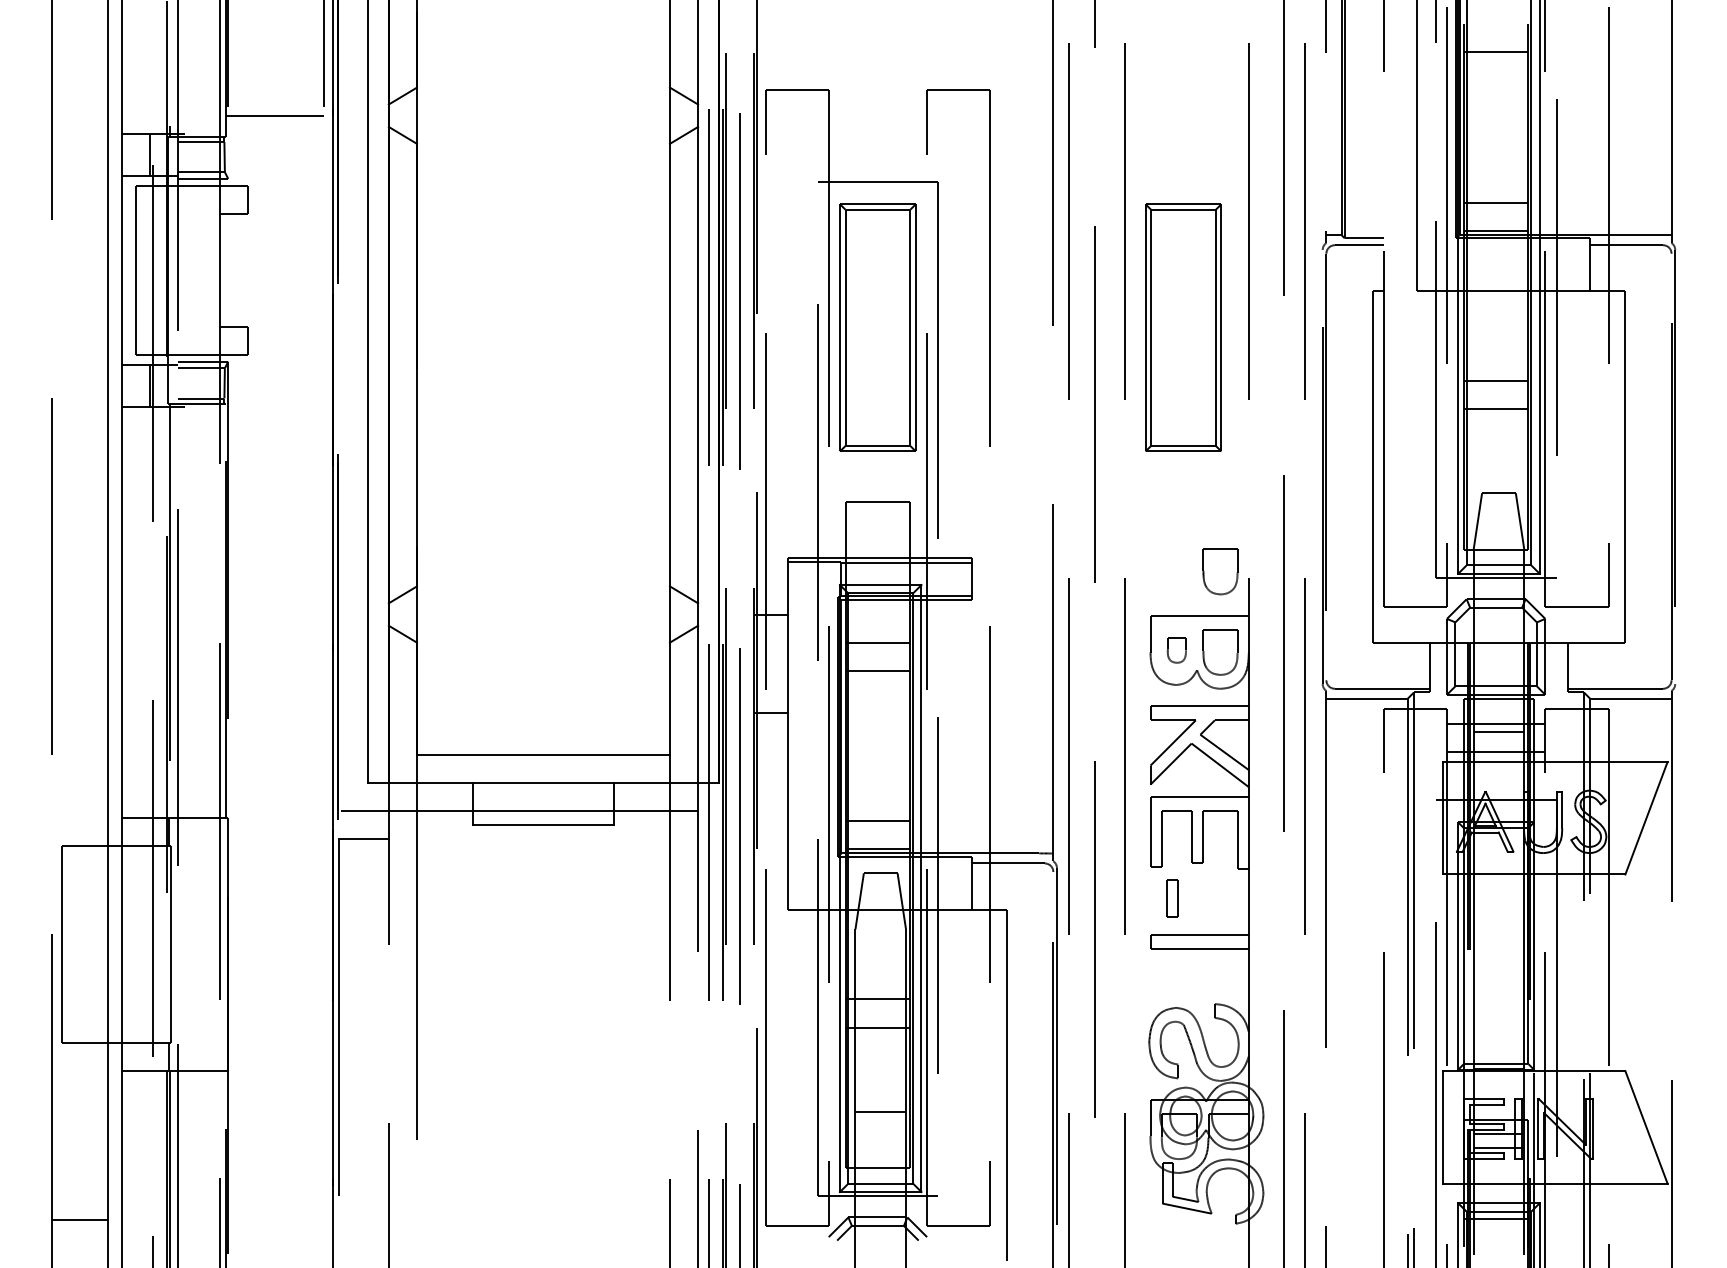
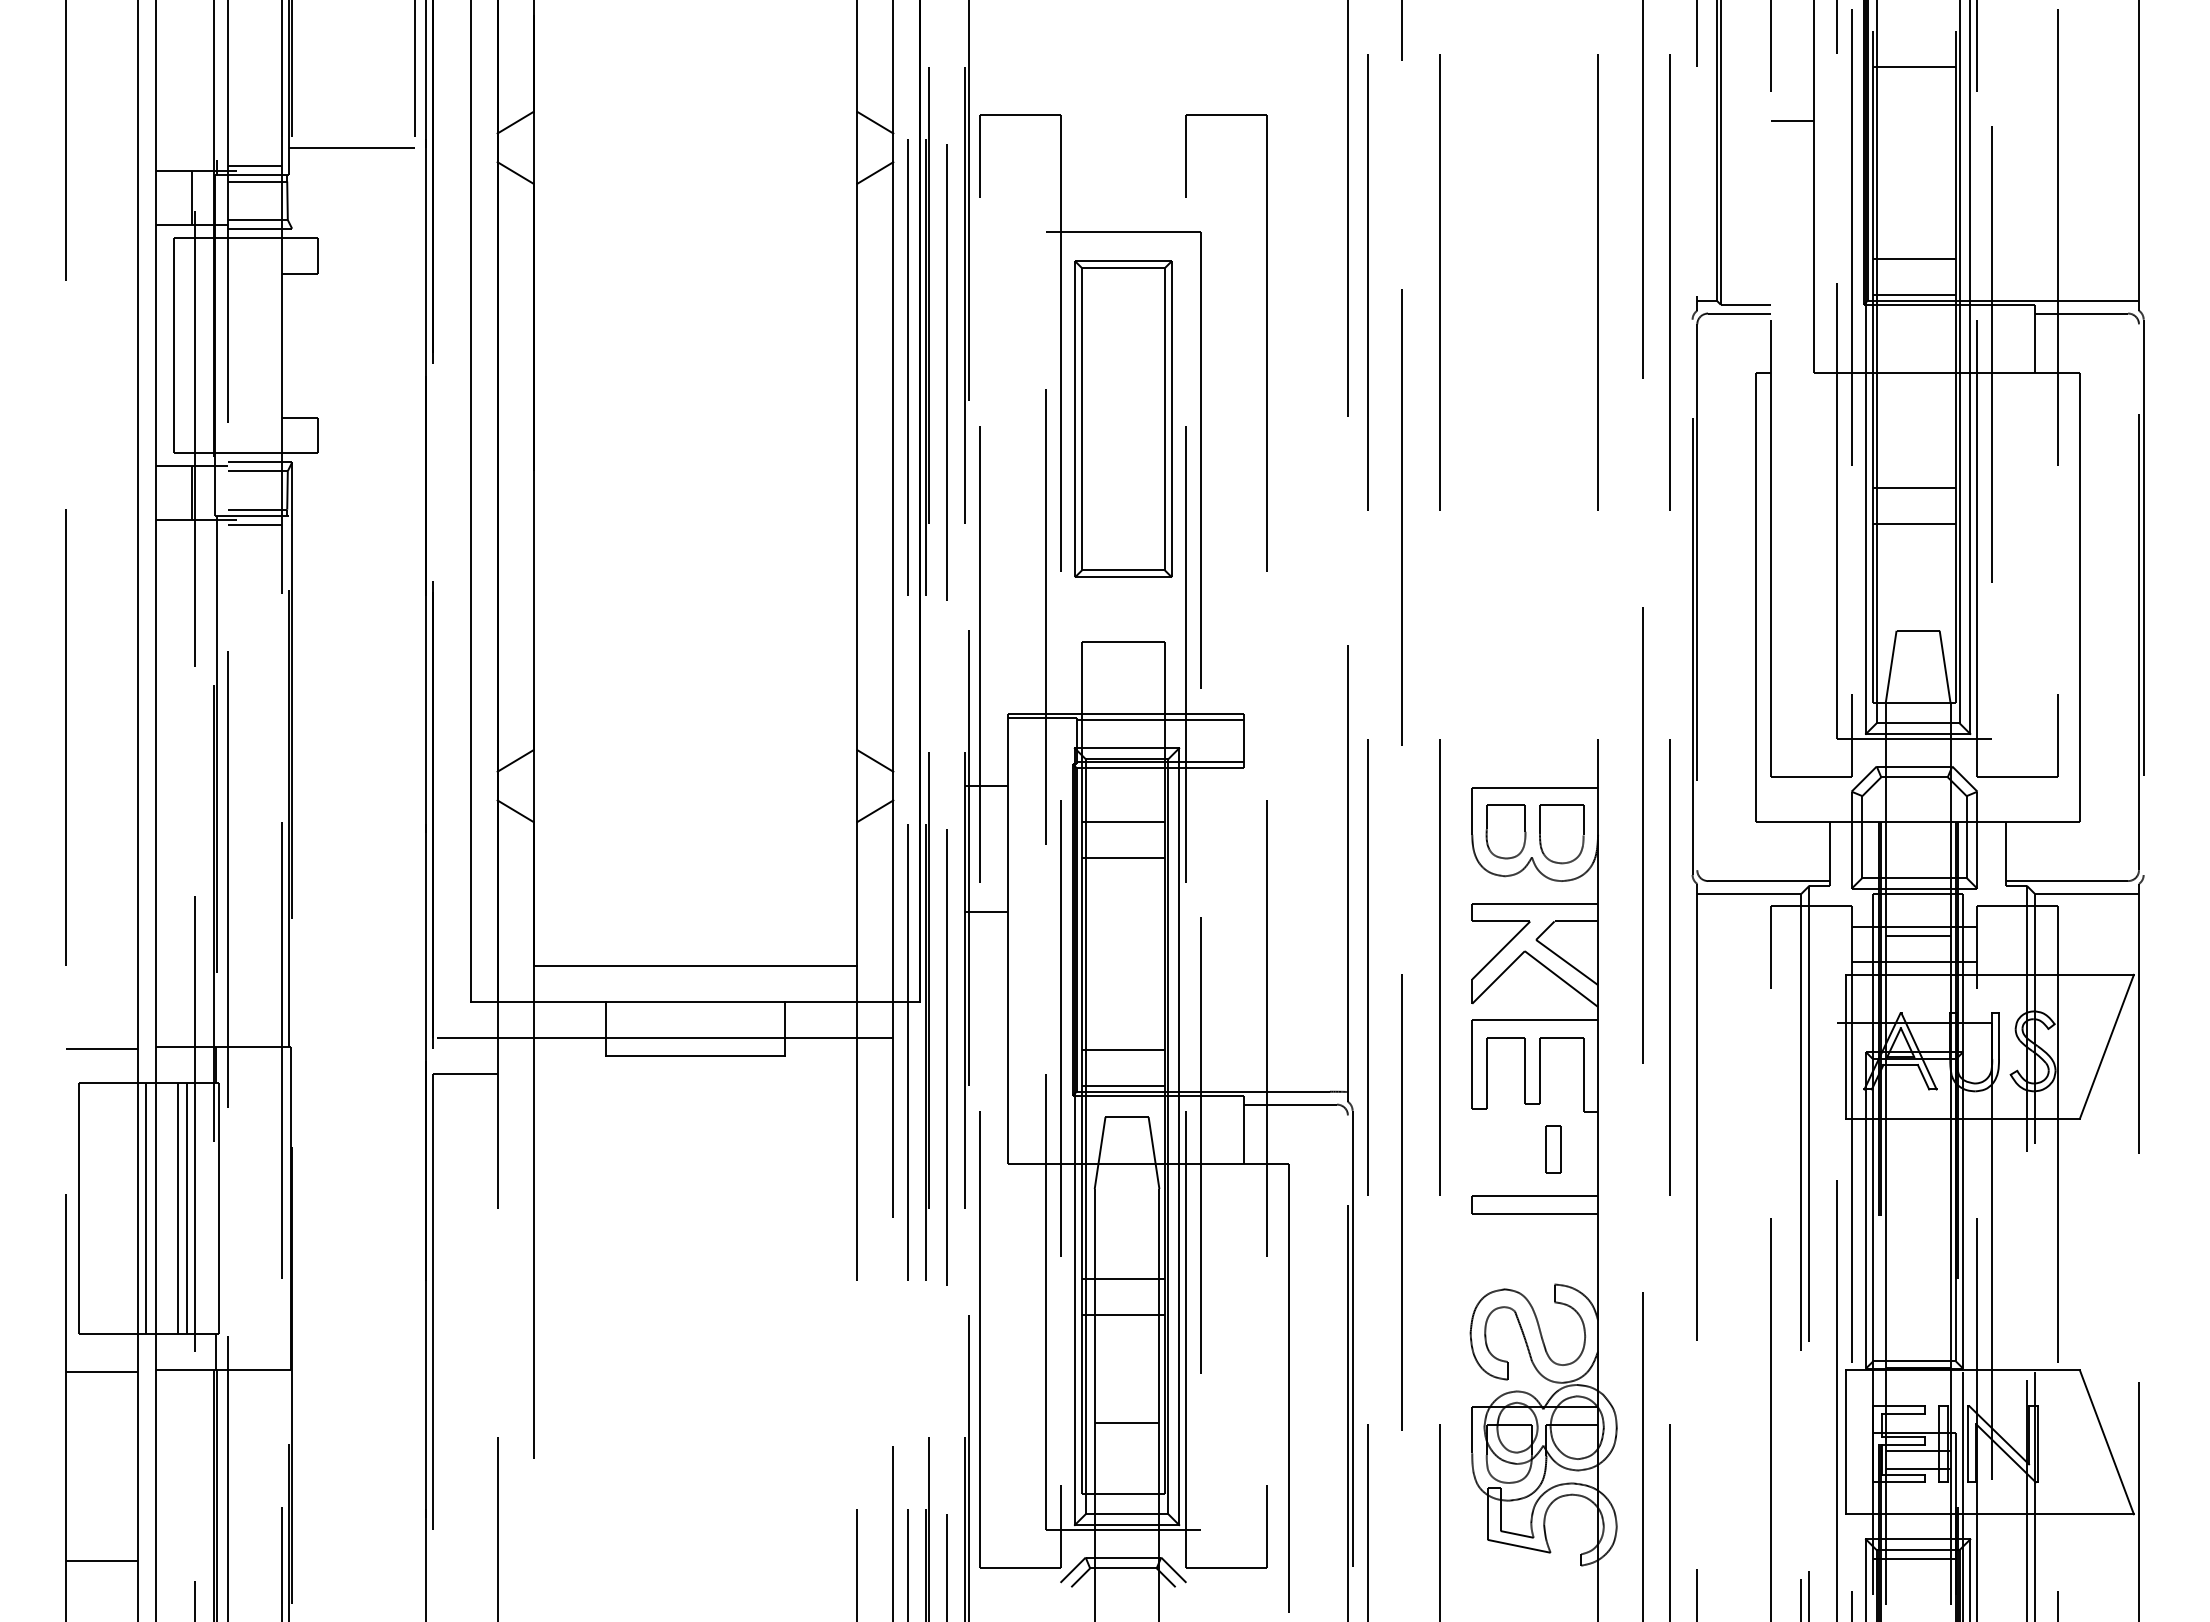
line: (1399, 94) -> (1791, 120), added
line: (199, 129) -> (255, 165), added
part: (1183, 327) -> (1514, 418), removed
line: (199, 410) -> (255, 525), added
part: (1220, 571) -> (1561, 731), removed
part: (1176, 650) -> (1505, 831), size x1.67
line: (80, 819) -> (102, 1048), added
part: (1172, 898) -> (1553, 1149), moved
line: (114, 944) -> (146, 1208), added
line: (138, 944) -> (177, 1208), added
line: (145, 944) -> (186, 1208), added
line: (80, 1072) -> (102, 1372), added

